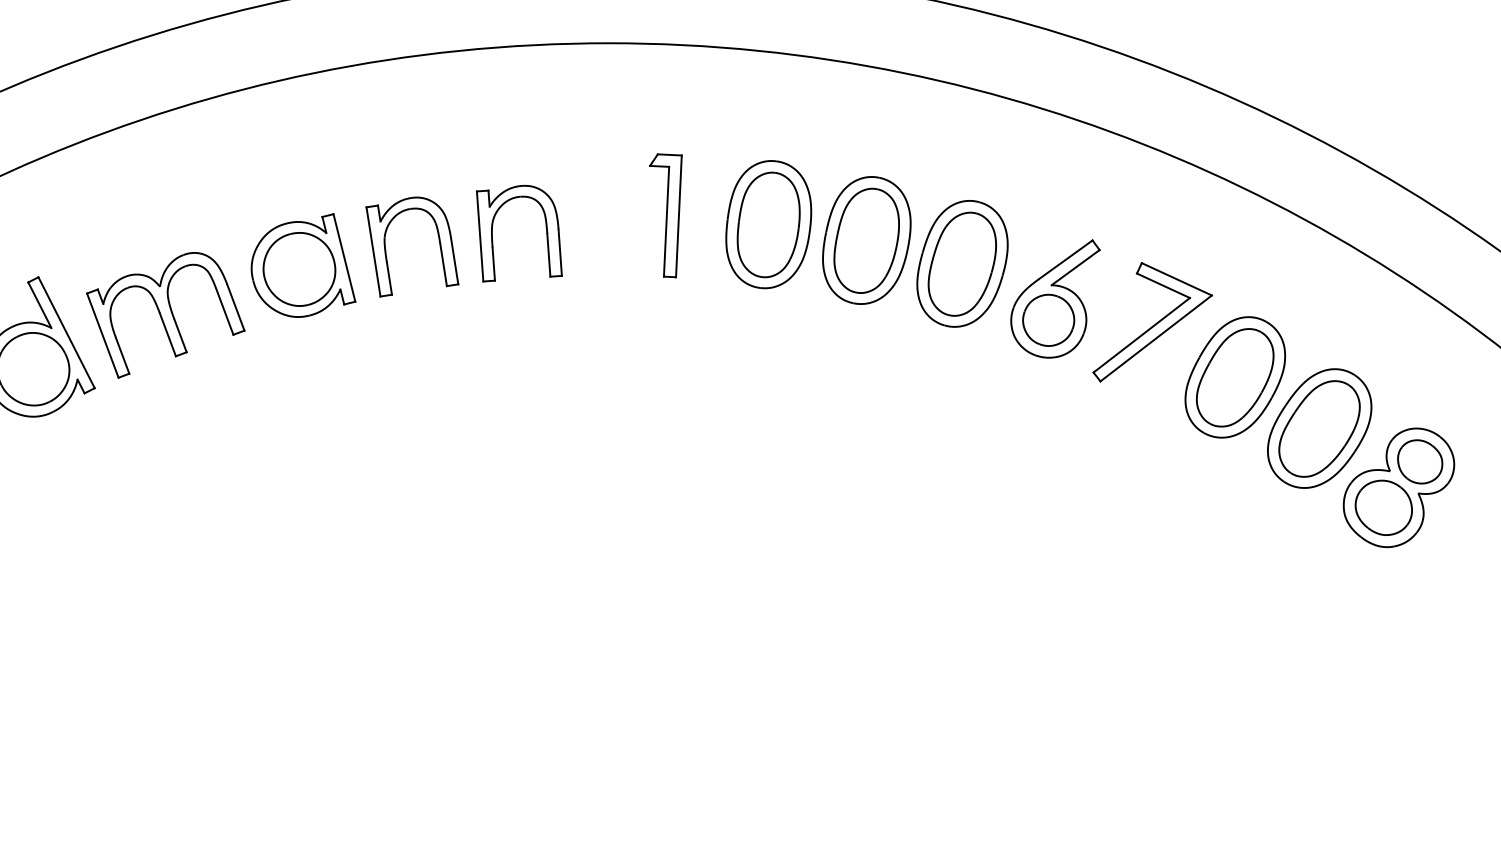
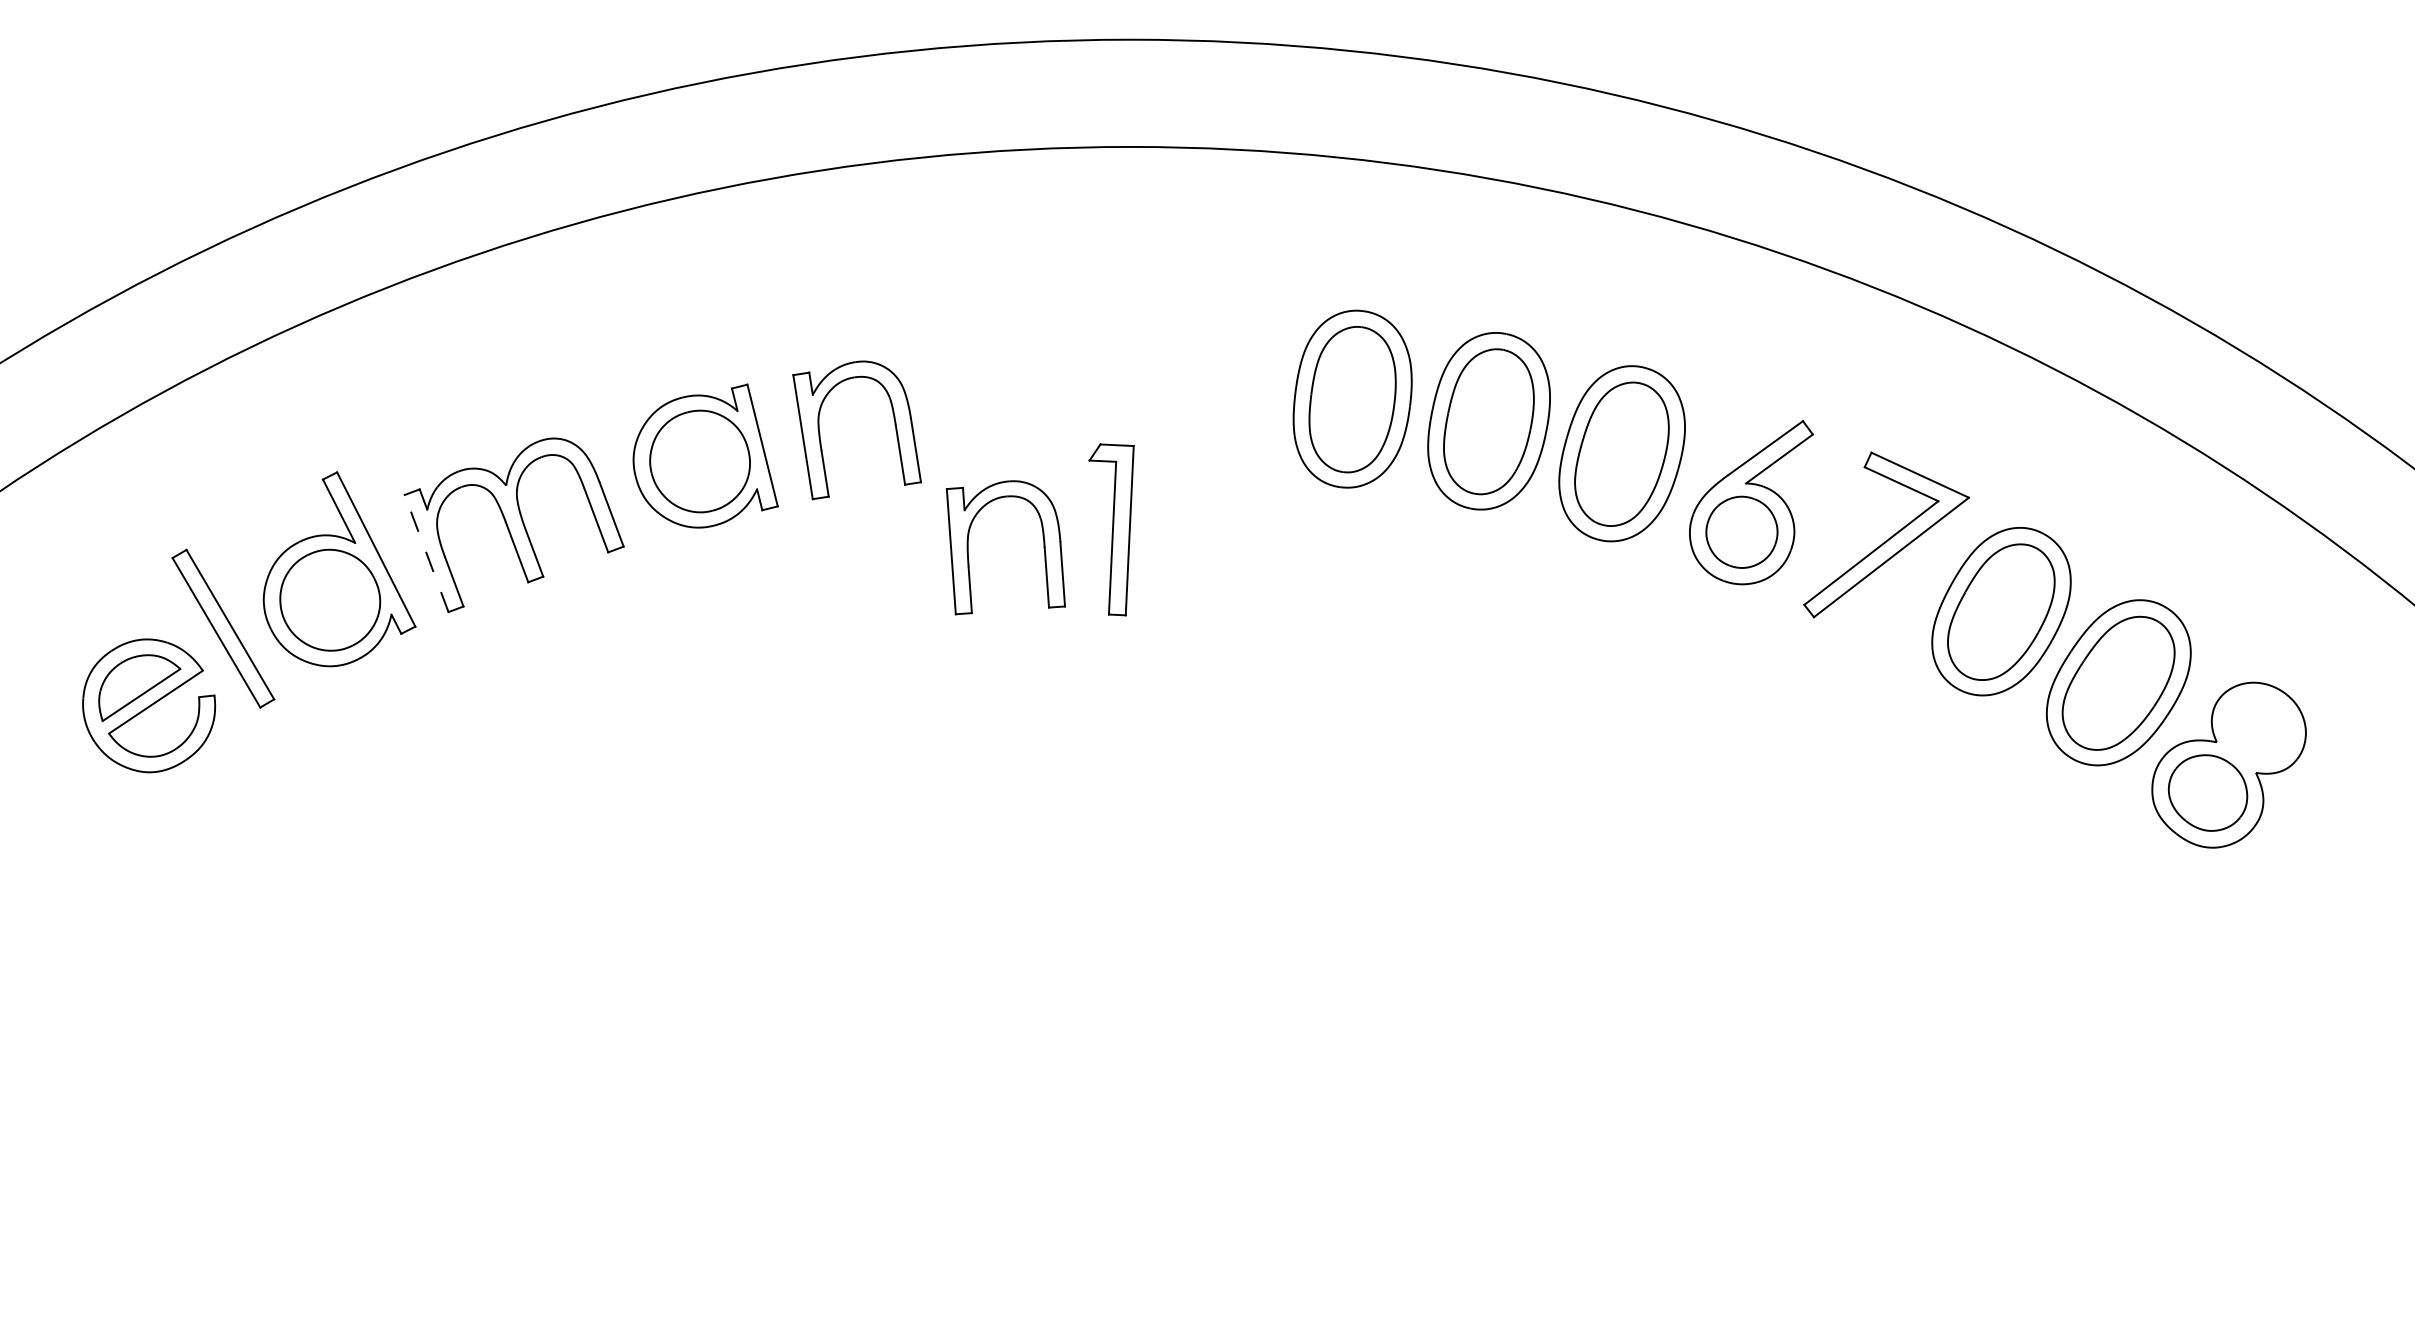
part: (665, 215) -> (1111, 529), moved
part: (492, 233) -> (968, 547), moved
line: (102, 335) -> (426, 553), solid -> dashed
part: (1420, 462) -> (2258, 729), removed

